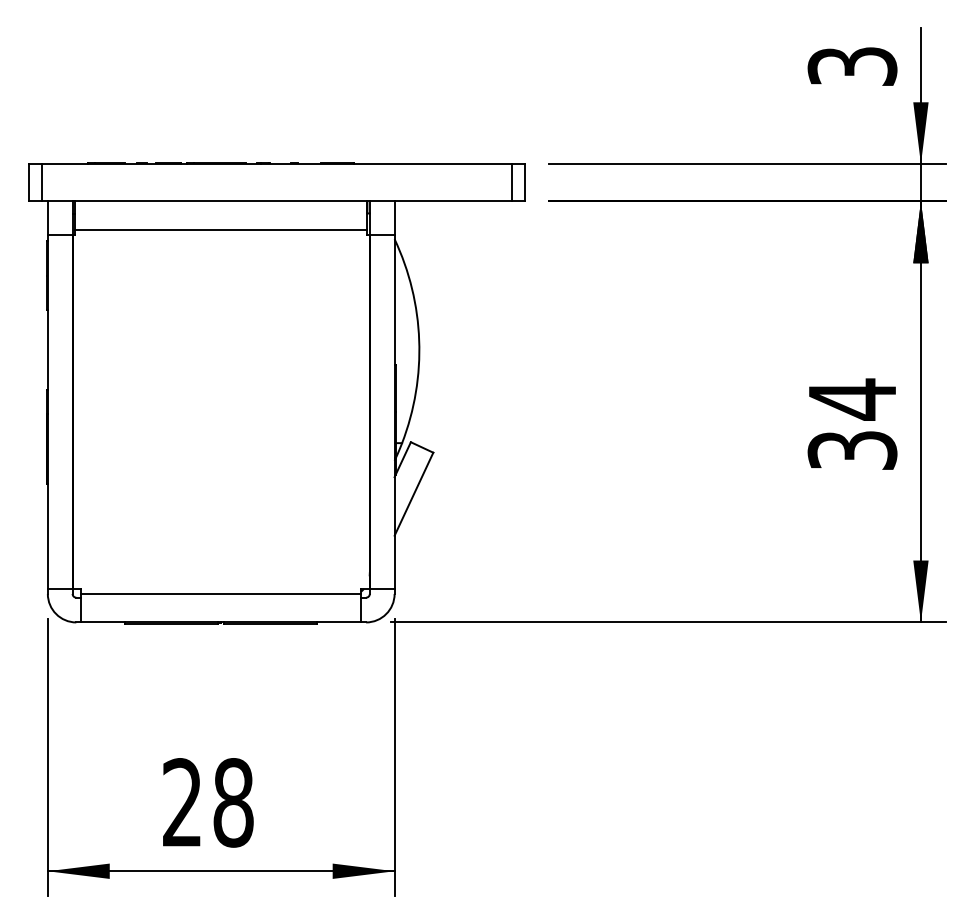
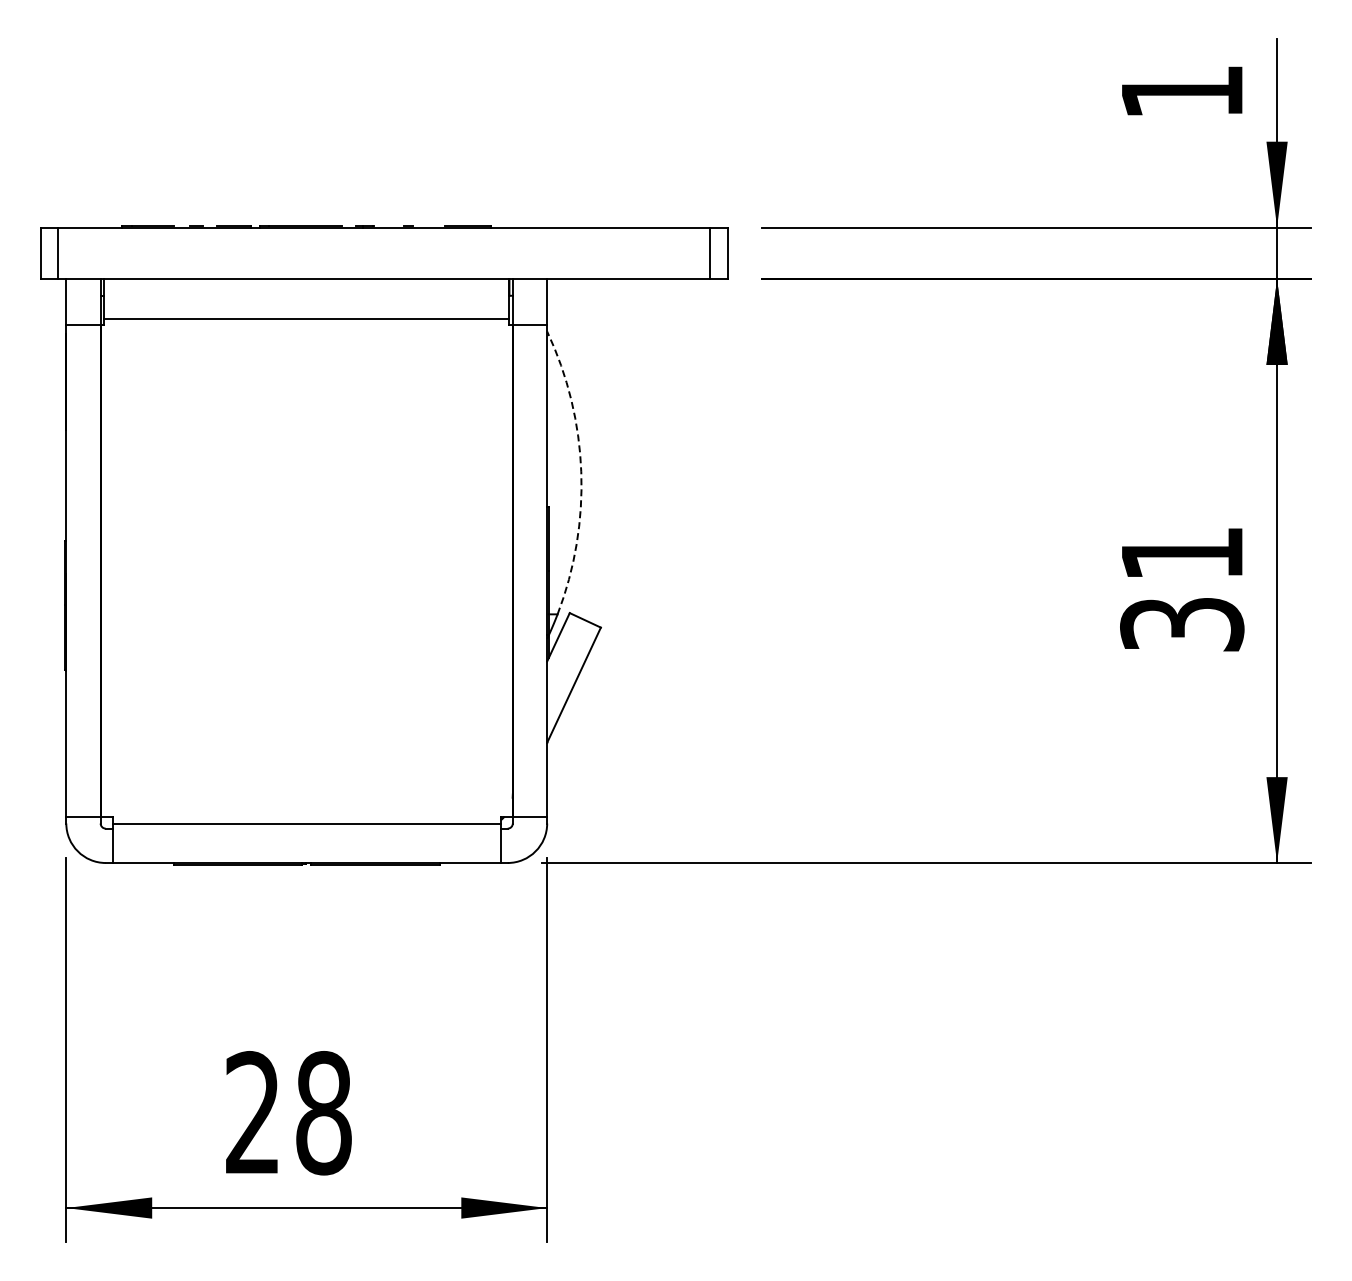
text: (852, 66) -> (1182, 91), 3 -> 1
arc: (419, 340) -> (581, 471), solid -> dashed
text: (852, 399) -> (1182, 553), 34 -> 31

